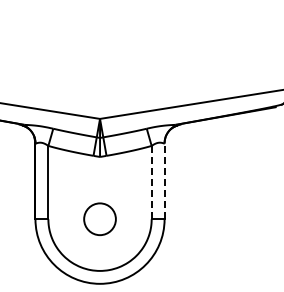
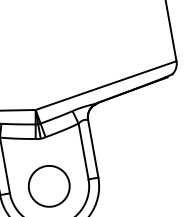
line: (164, 181) -> (93, 148), dashed -> solid
line: (151, 182) -> (83, 151), dashed -> solid
circle: (99, 218) -> (48, 185), size x1.67

